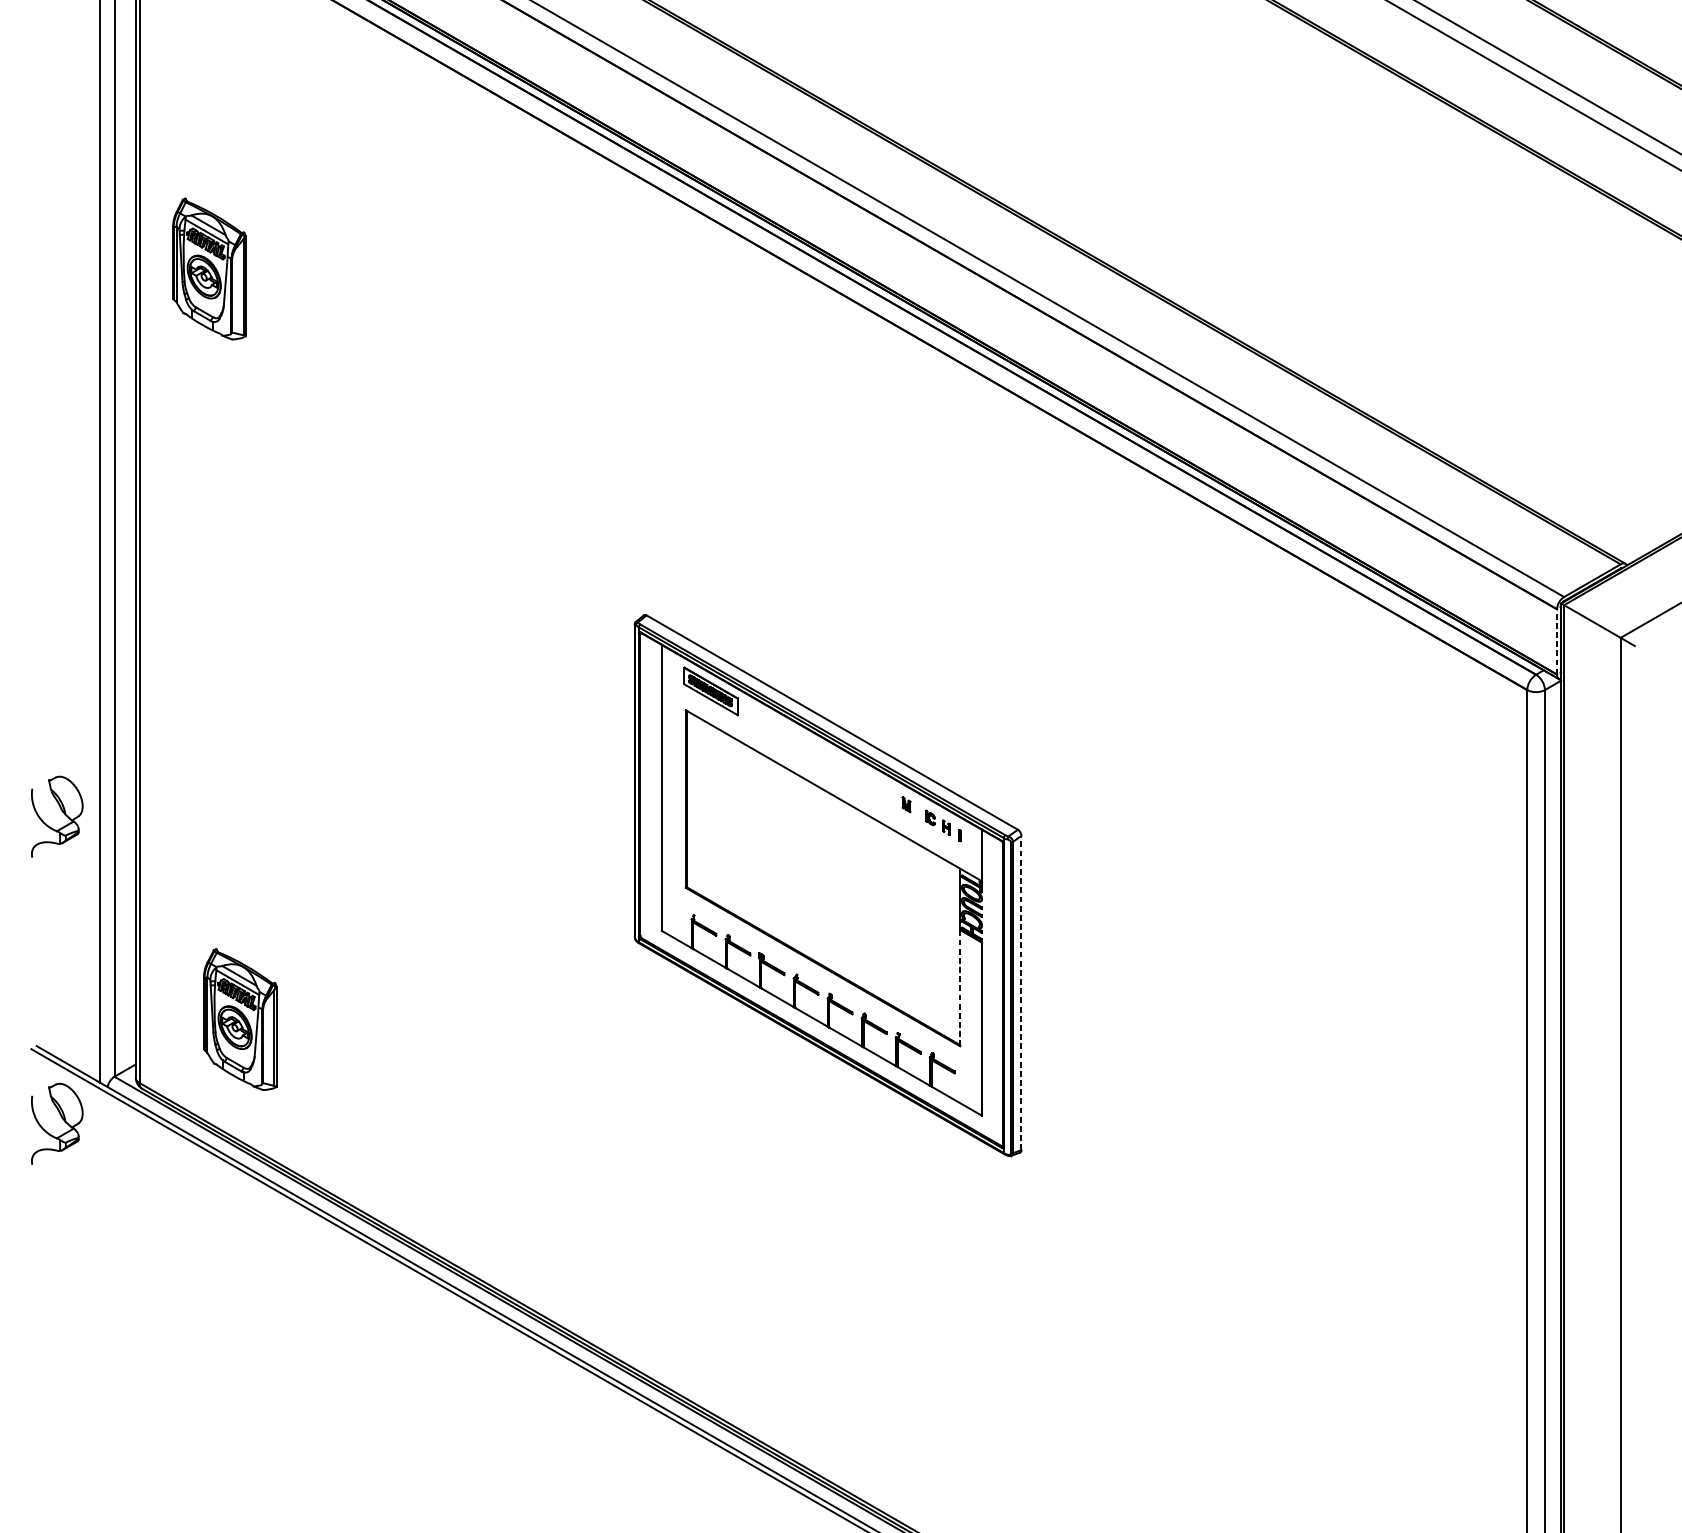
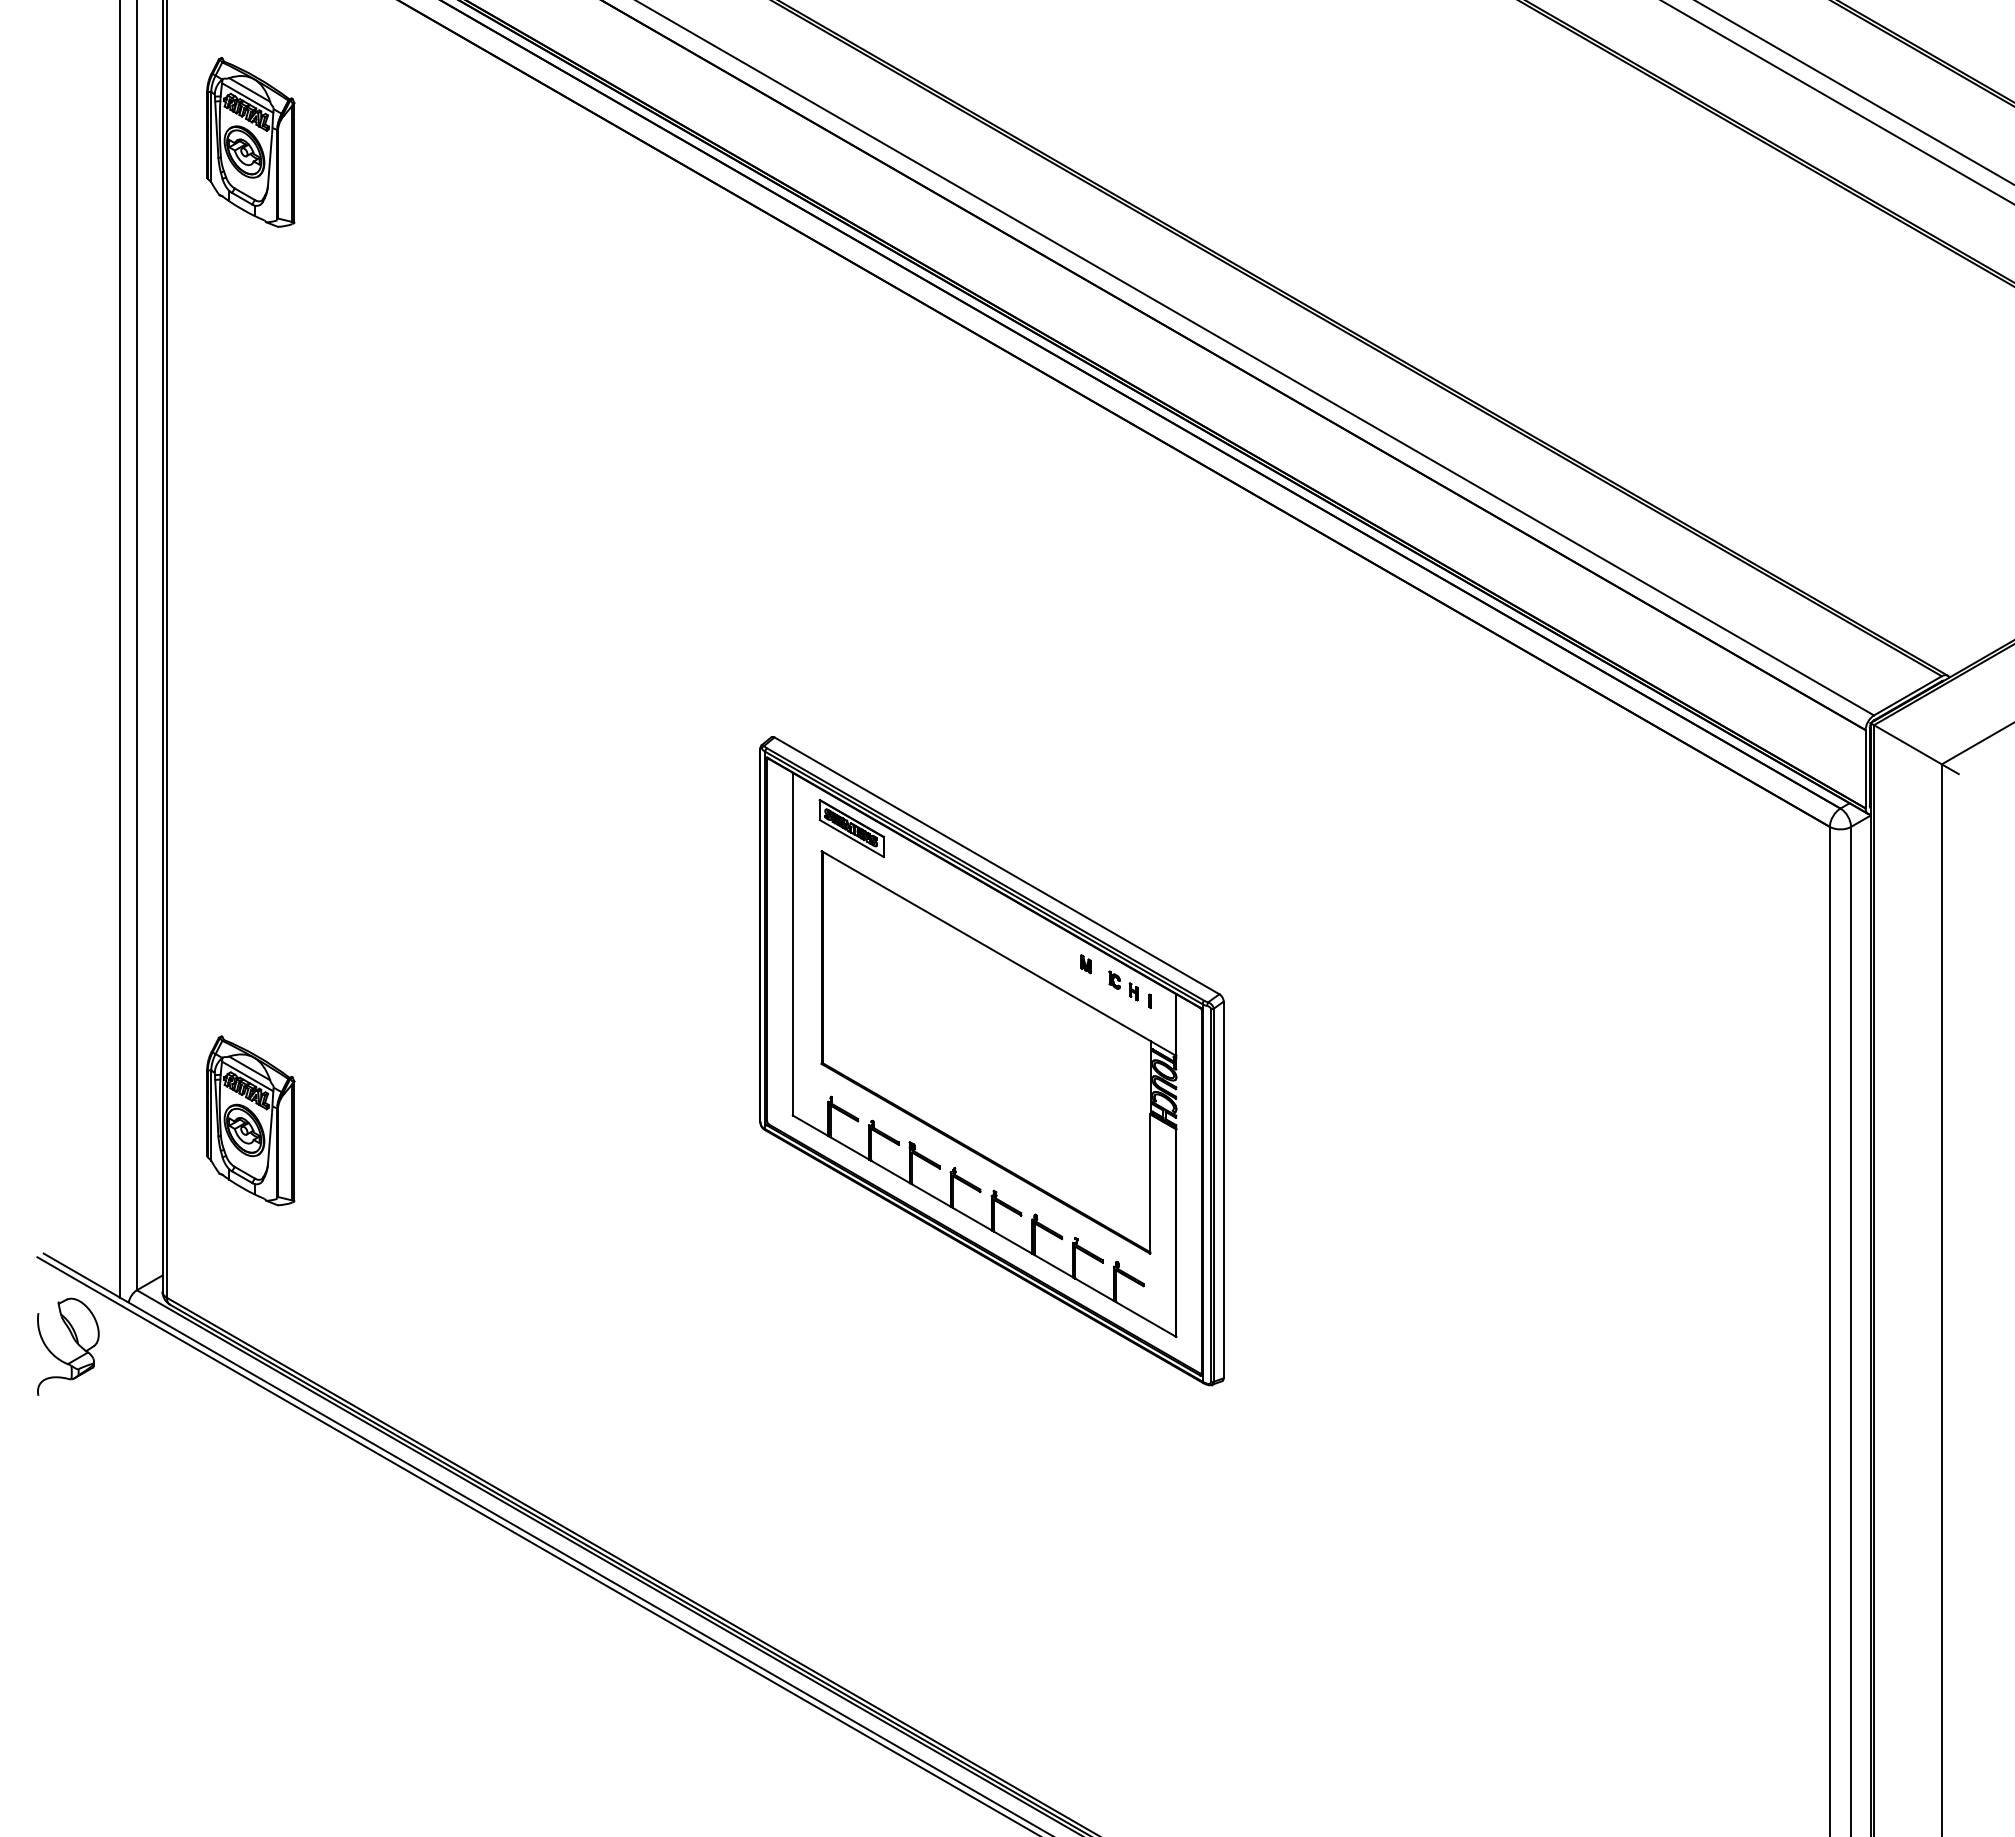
part: (209, 269) -> (250, 142), moved
line: (1557, 641) -> (1865, 768), dashed -> solid
part: (62, 812) -> (74, 973), removed
line: (960, 988) -> (1150, 1184), dashed -> solid
line: (1021, 992) -> (1223, 1189), dashed -> solid
part: (240, 1019) -> (250, 1120), moved

